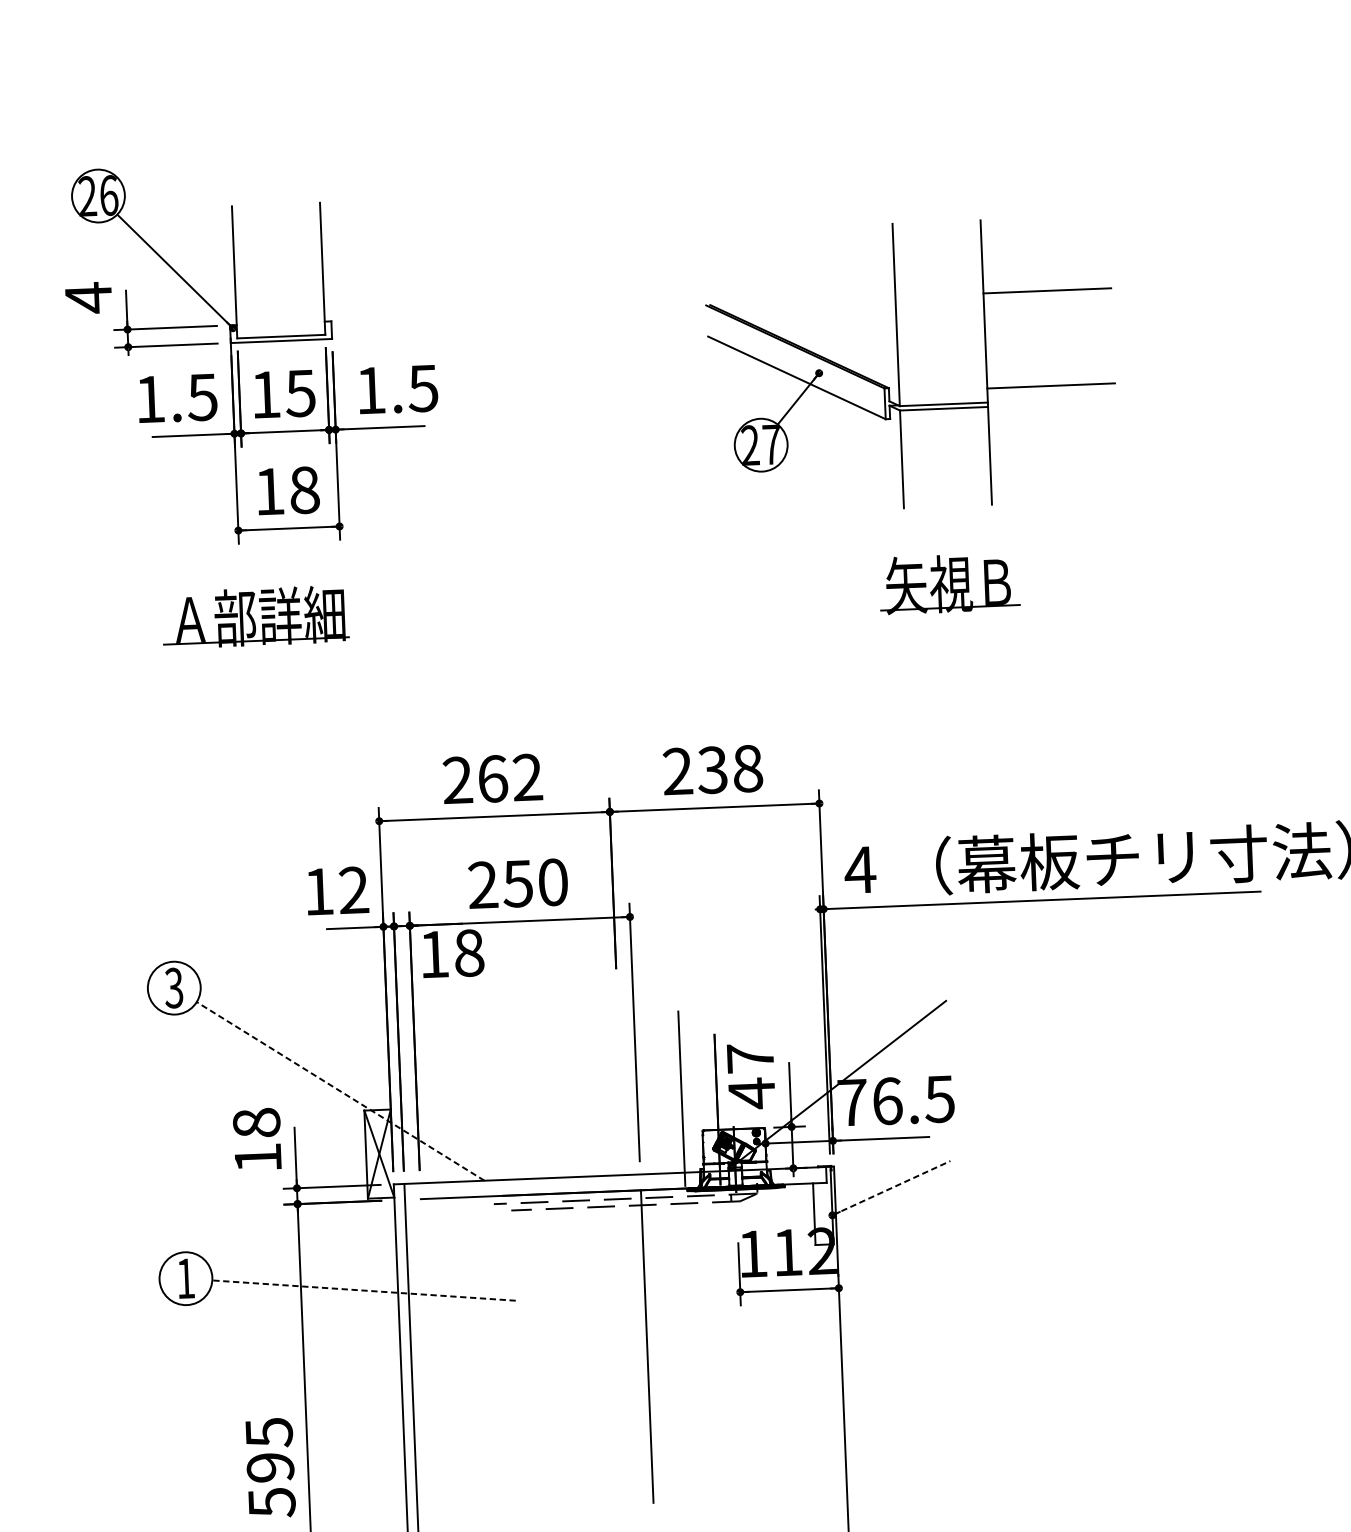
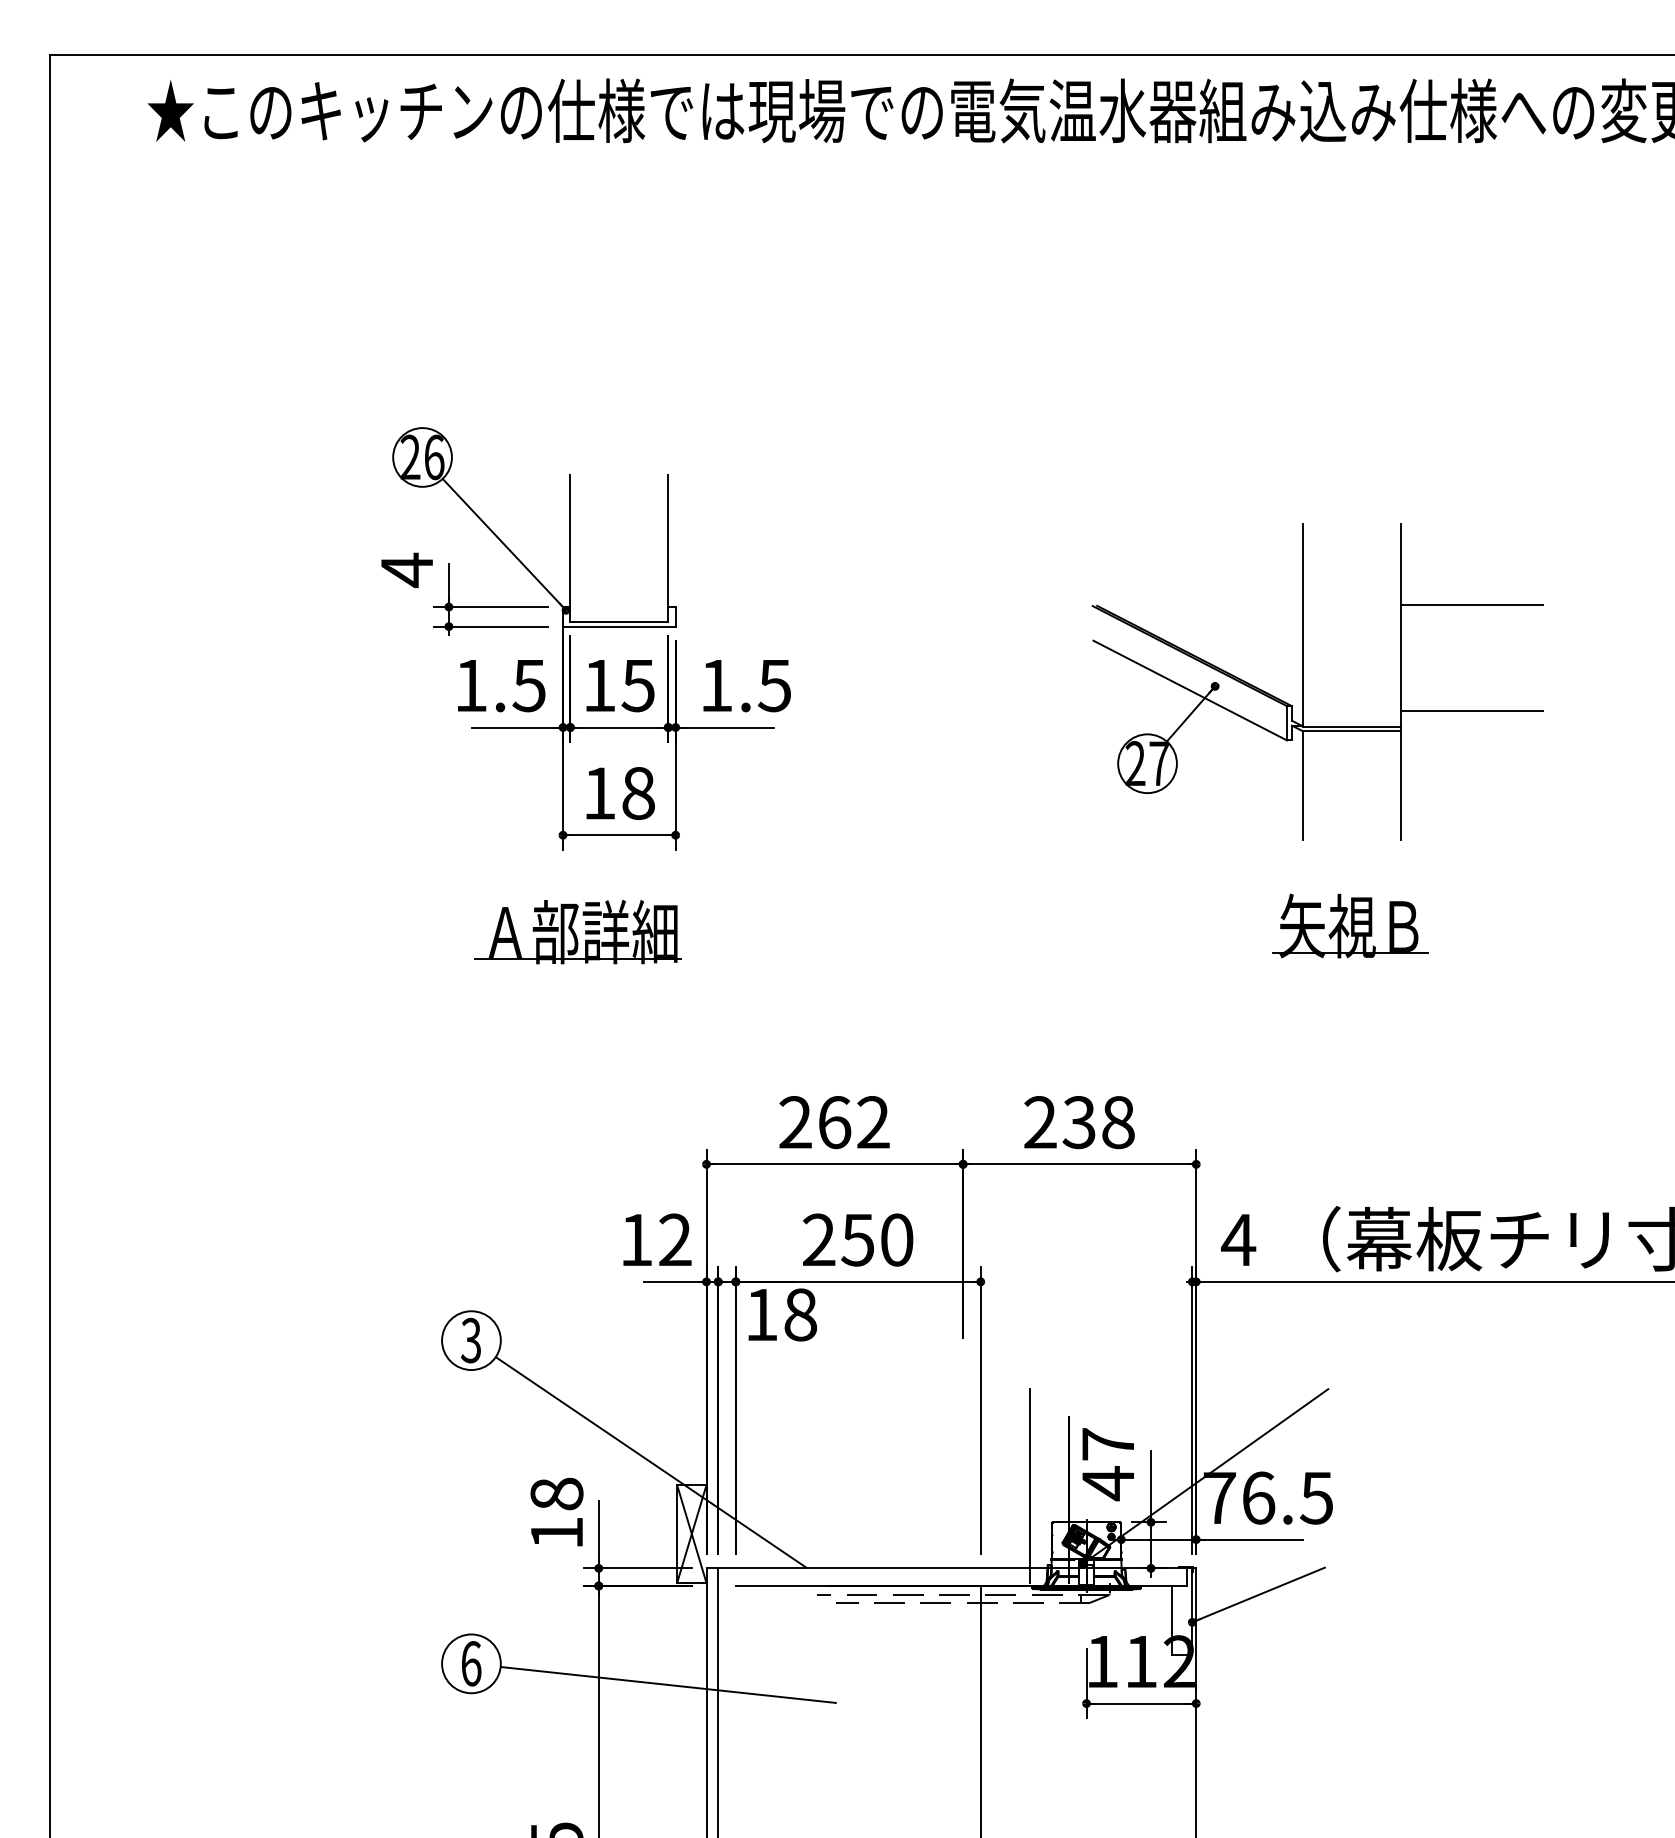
line: (340, 1091) -> (651, 1462), dashed -> solid
line: (891, 1187) -> (1259, 1594), dashed -> solid
text: (185, 1278) -> (471, 1663), 1 -> 6
line: (363, 1290) -> (668, 1684), dashed -> solid

